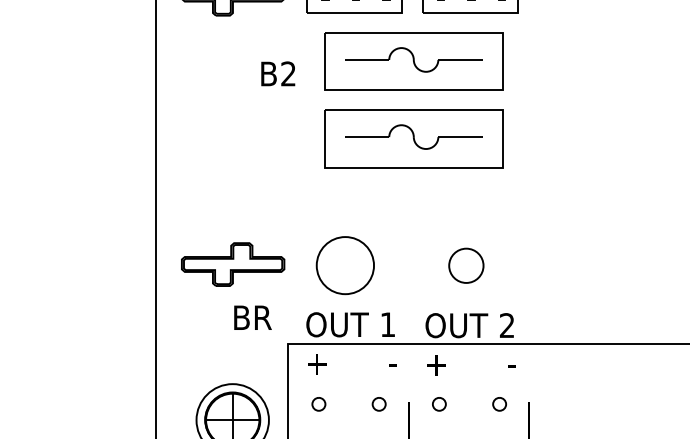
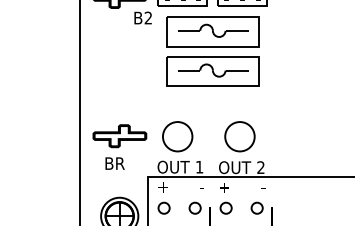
text: (277, 72) -> (142, 17), moved
part: (465, 265) -> (239, 136), size x1.67
text: (251, 317) -> (114, 163), moved
part: (317, 403) -> (163, 207), size x1.67
part: (378, 403) -> (194, 207), size x1.67
part: (438, 403) -> (225, 207), size x1.67
part: (498, 403) -> (256, 207), size x1.67

